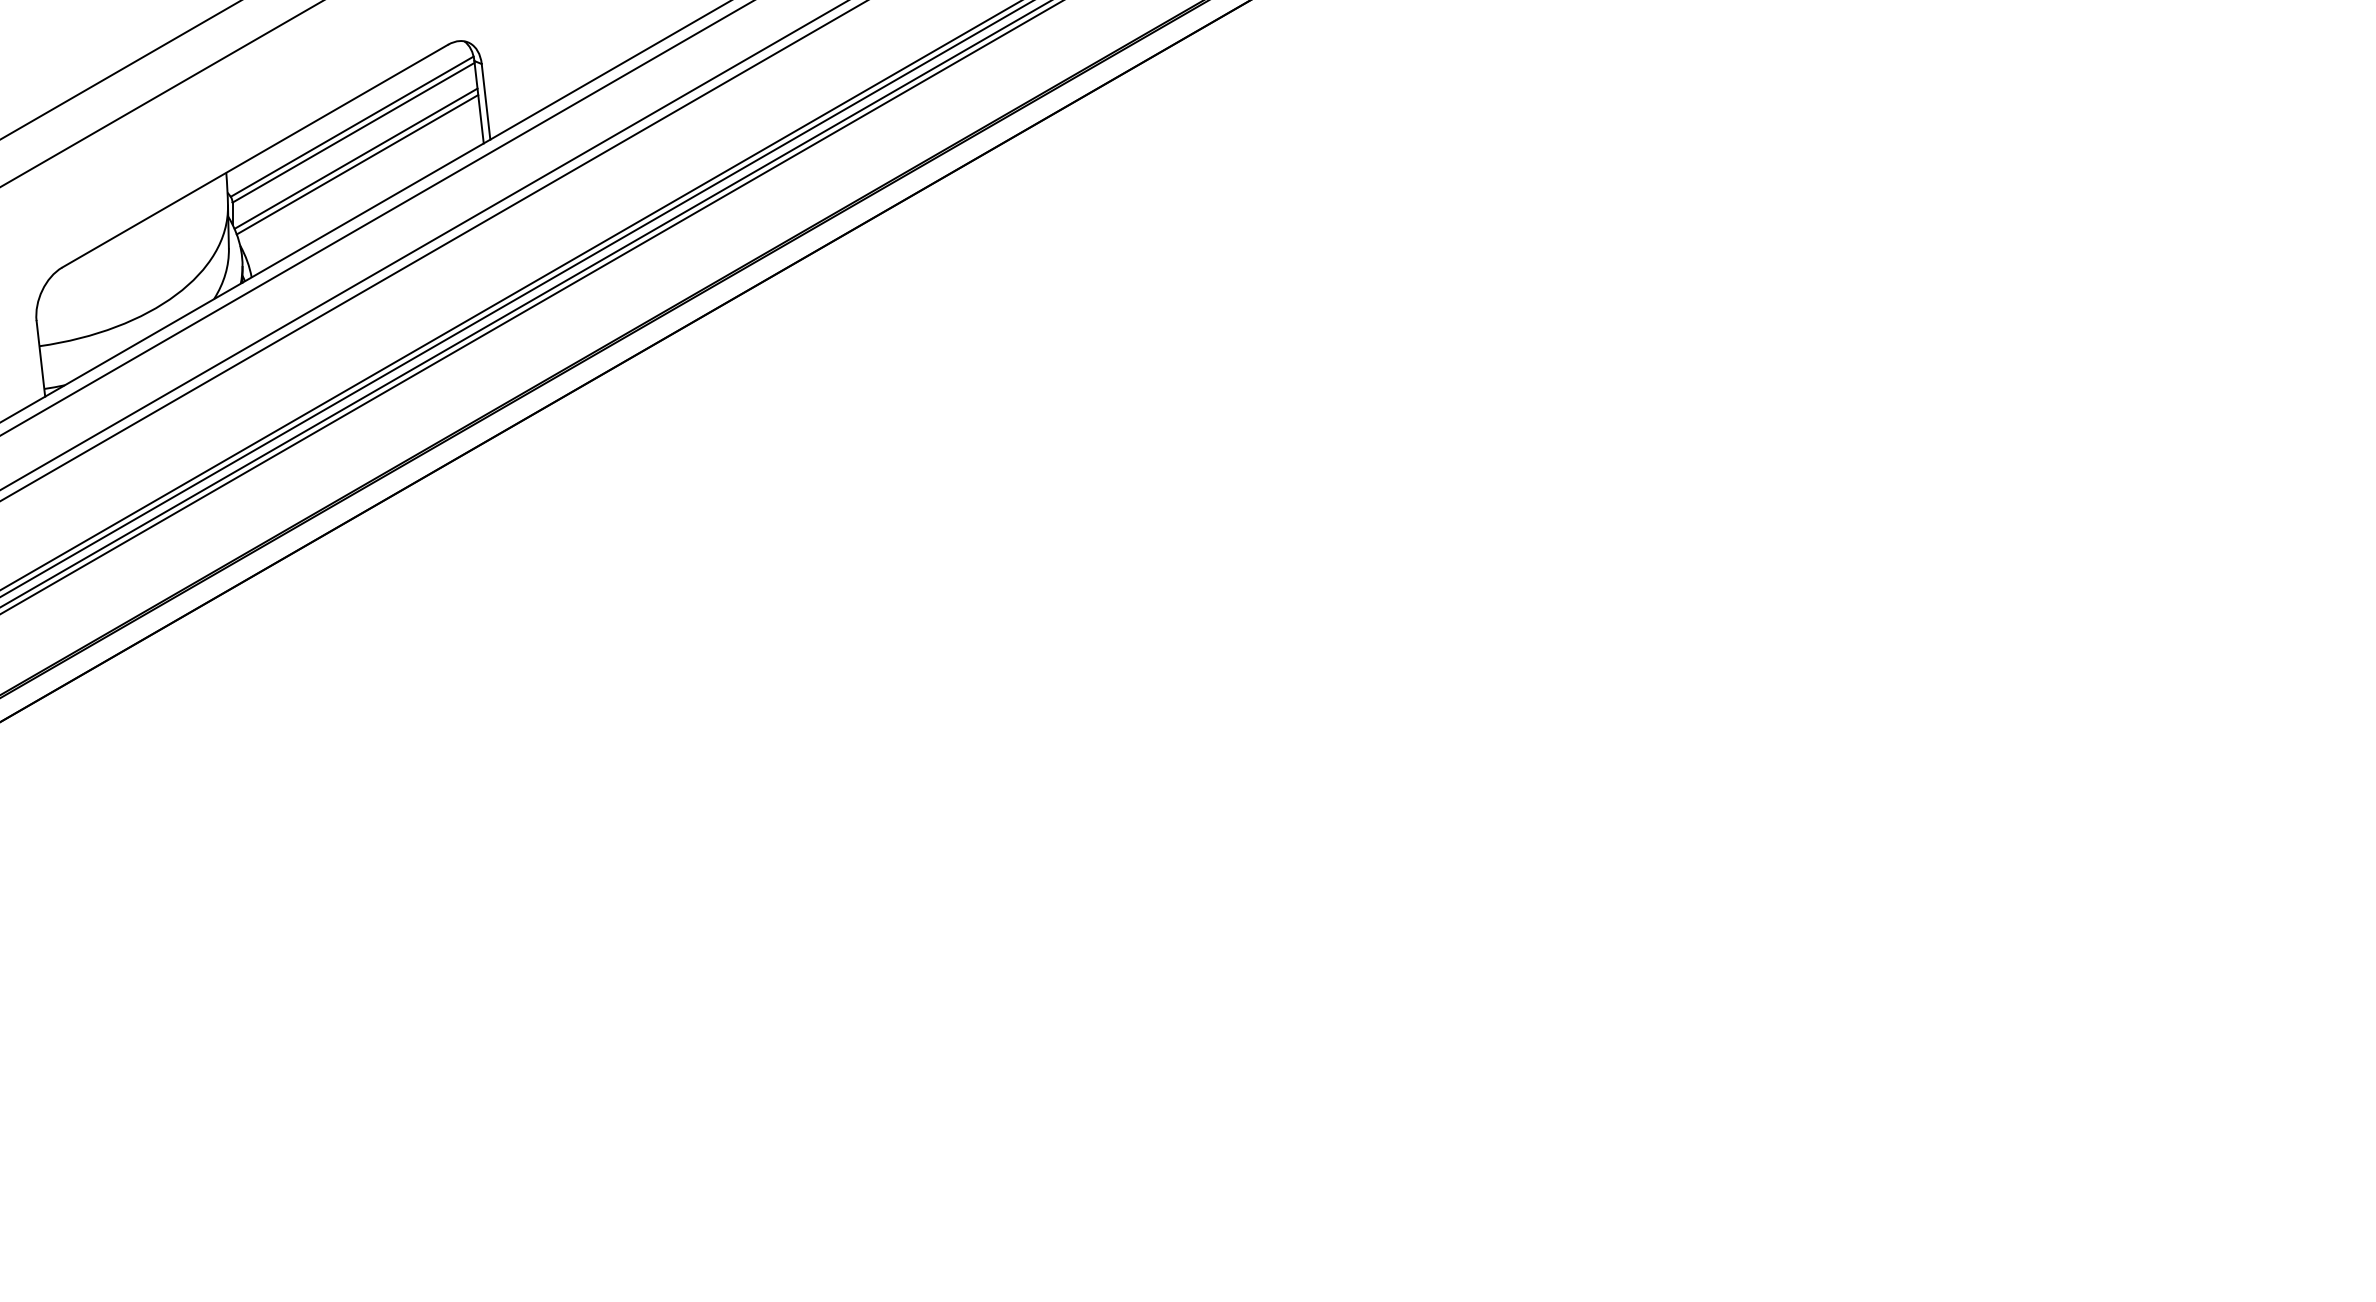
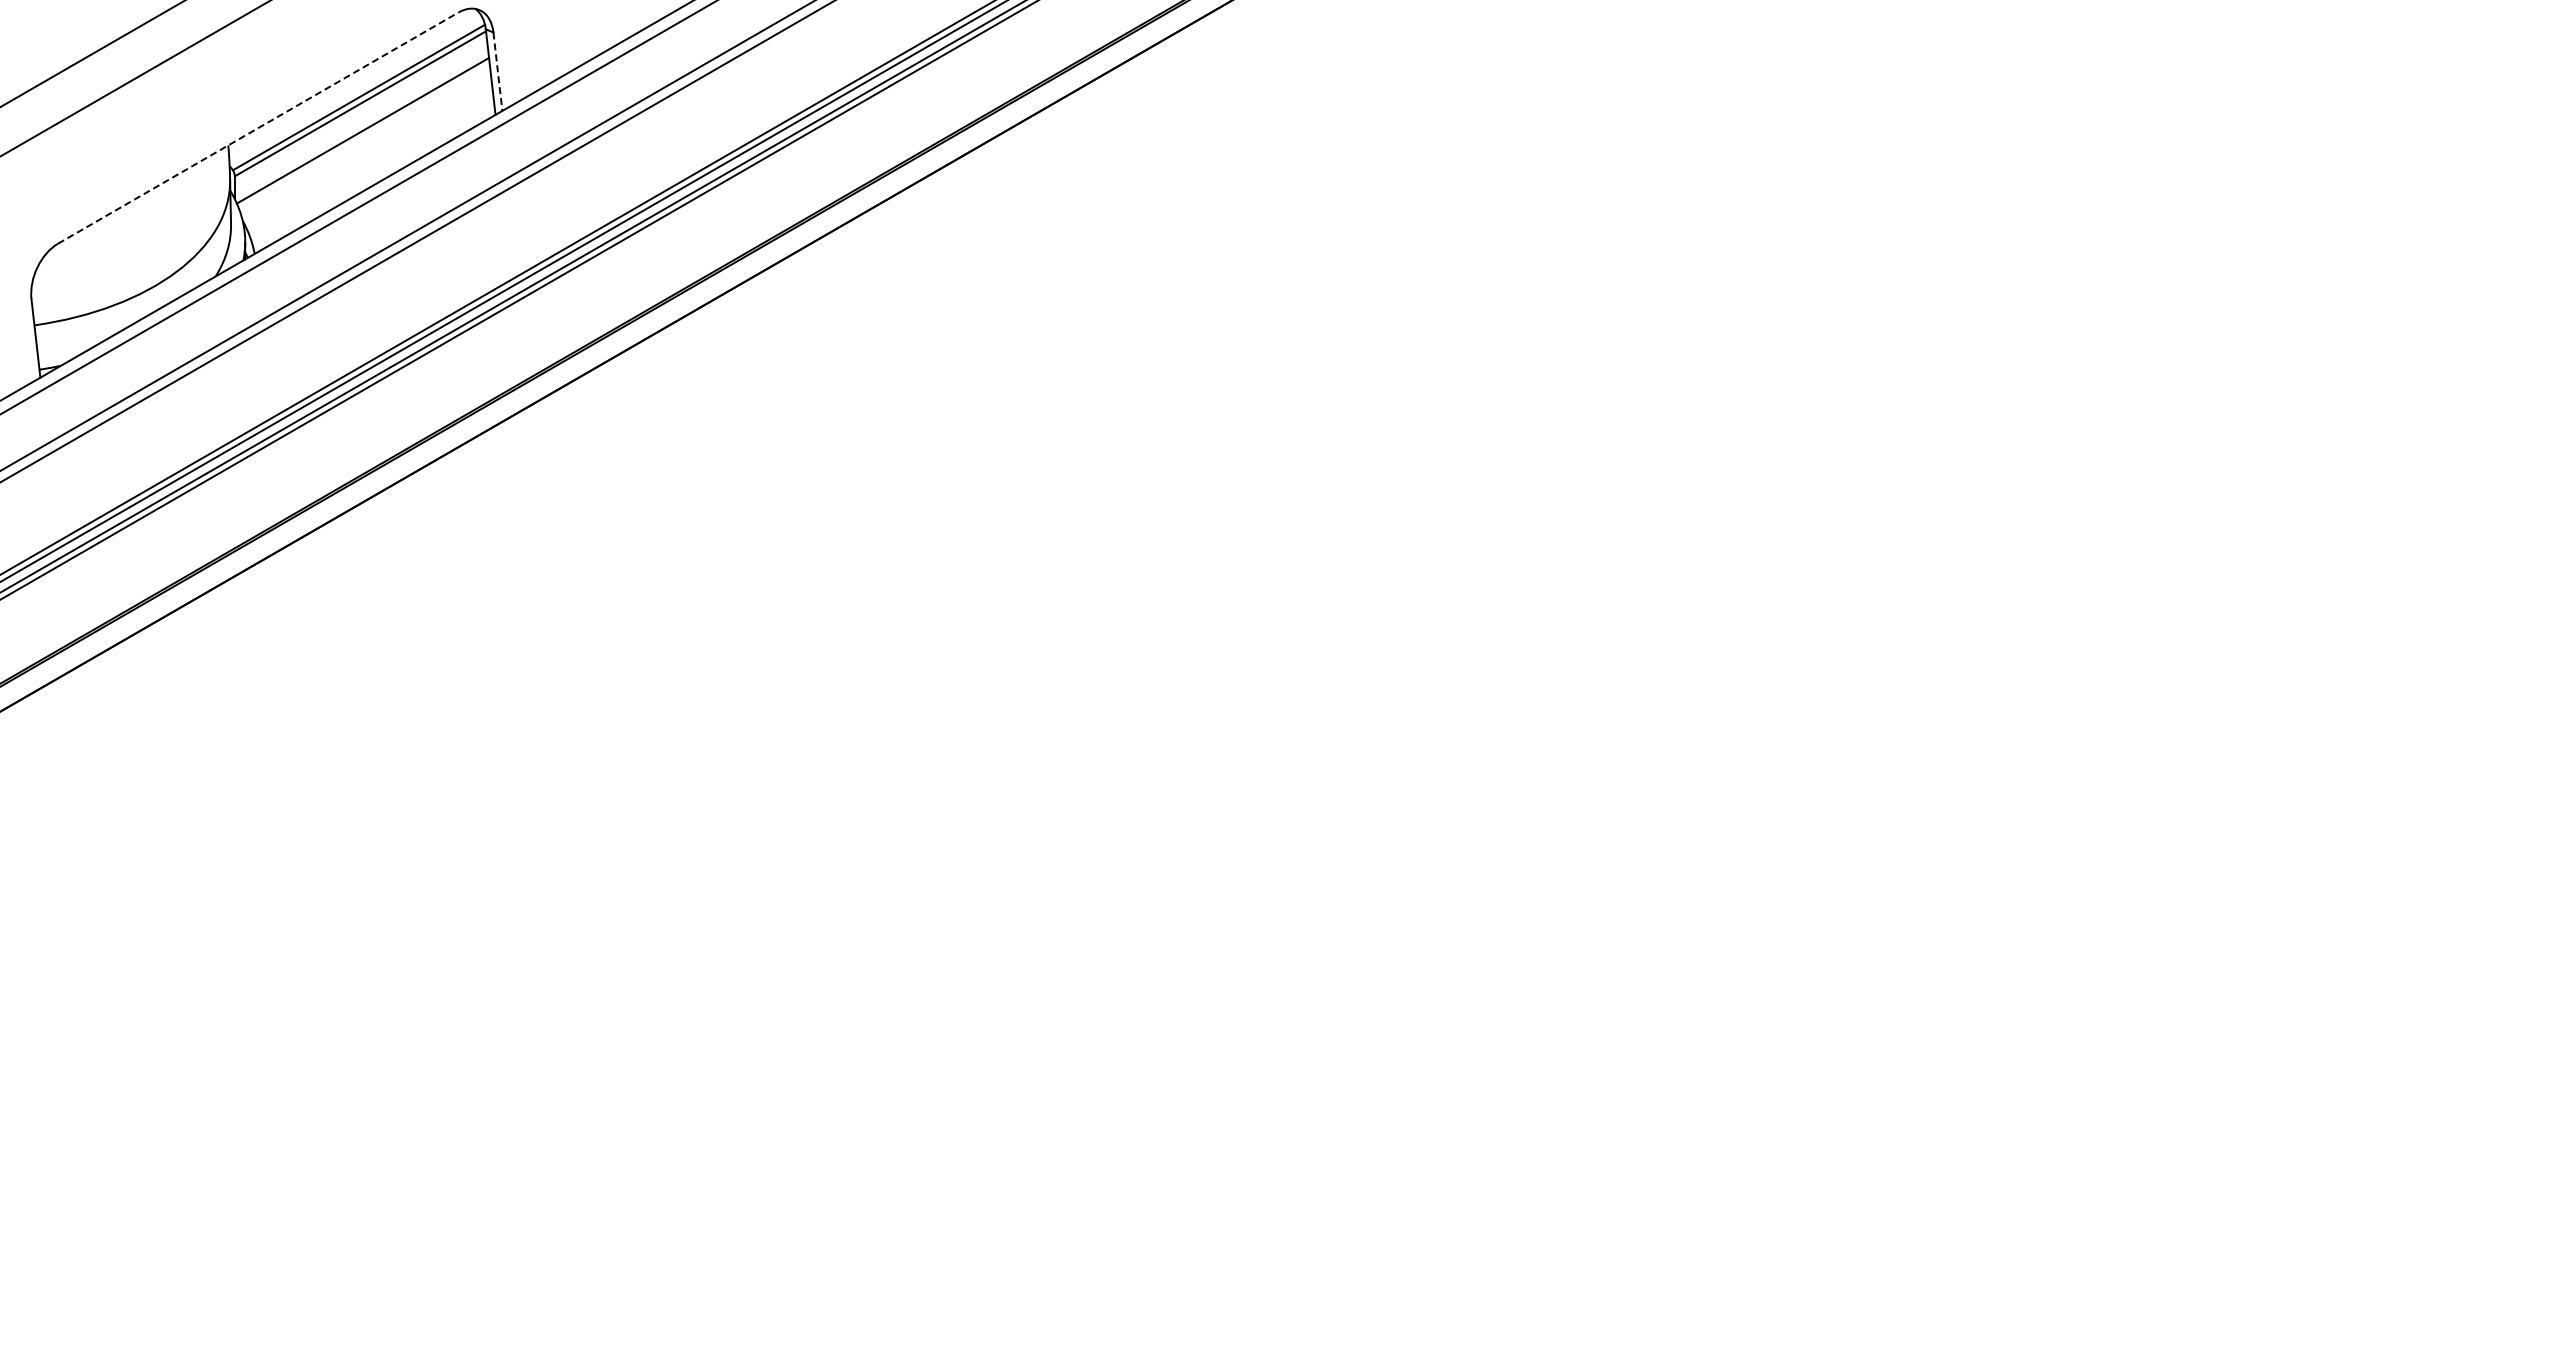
line: (485, 102) -> (497, 72), solid -> dashed
line: (255, 155) -> (258, 127), solid -> dashed
line: (357, 164) -> (364, 136), removed

